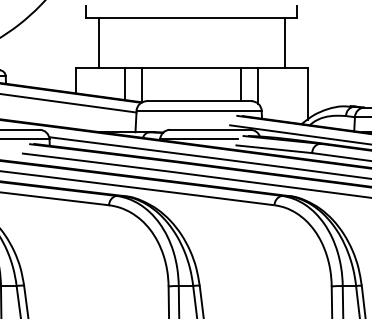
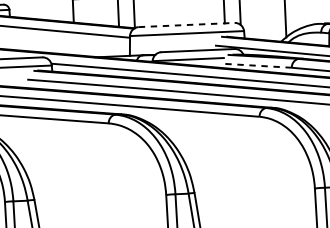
line: (199, 101) -> (187, 25), solid -> dashed
line: (273, 149) -> (256, 66), solid -> dashed

